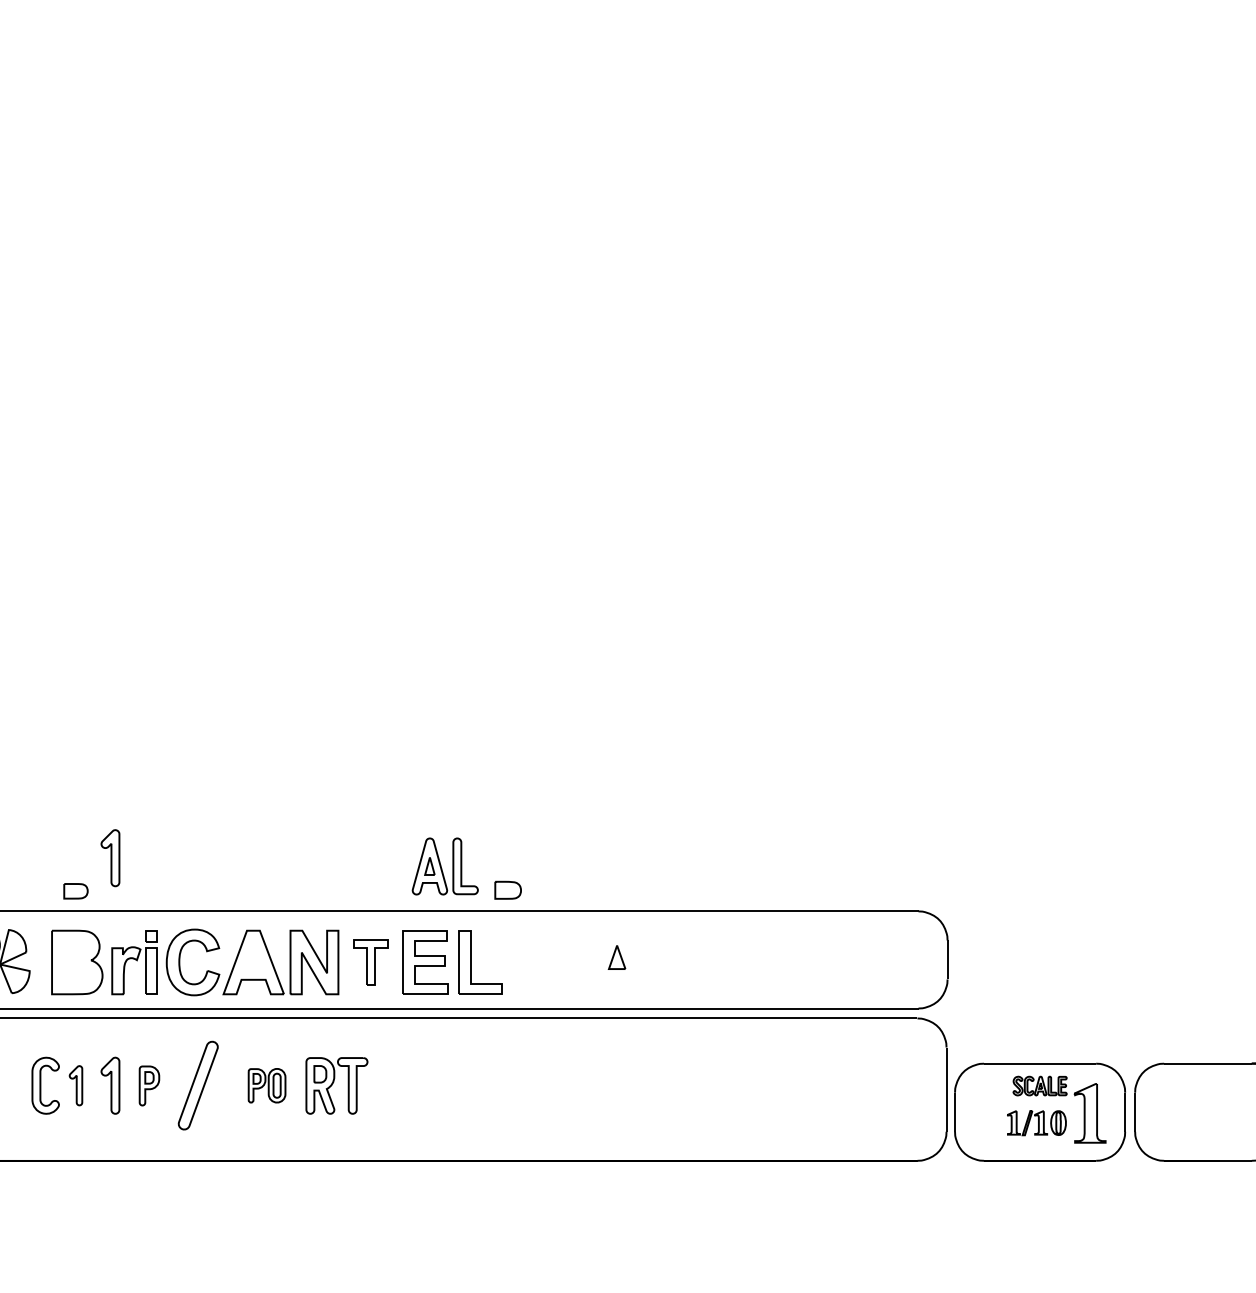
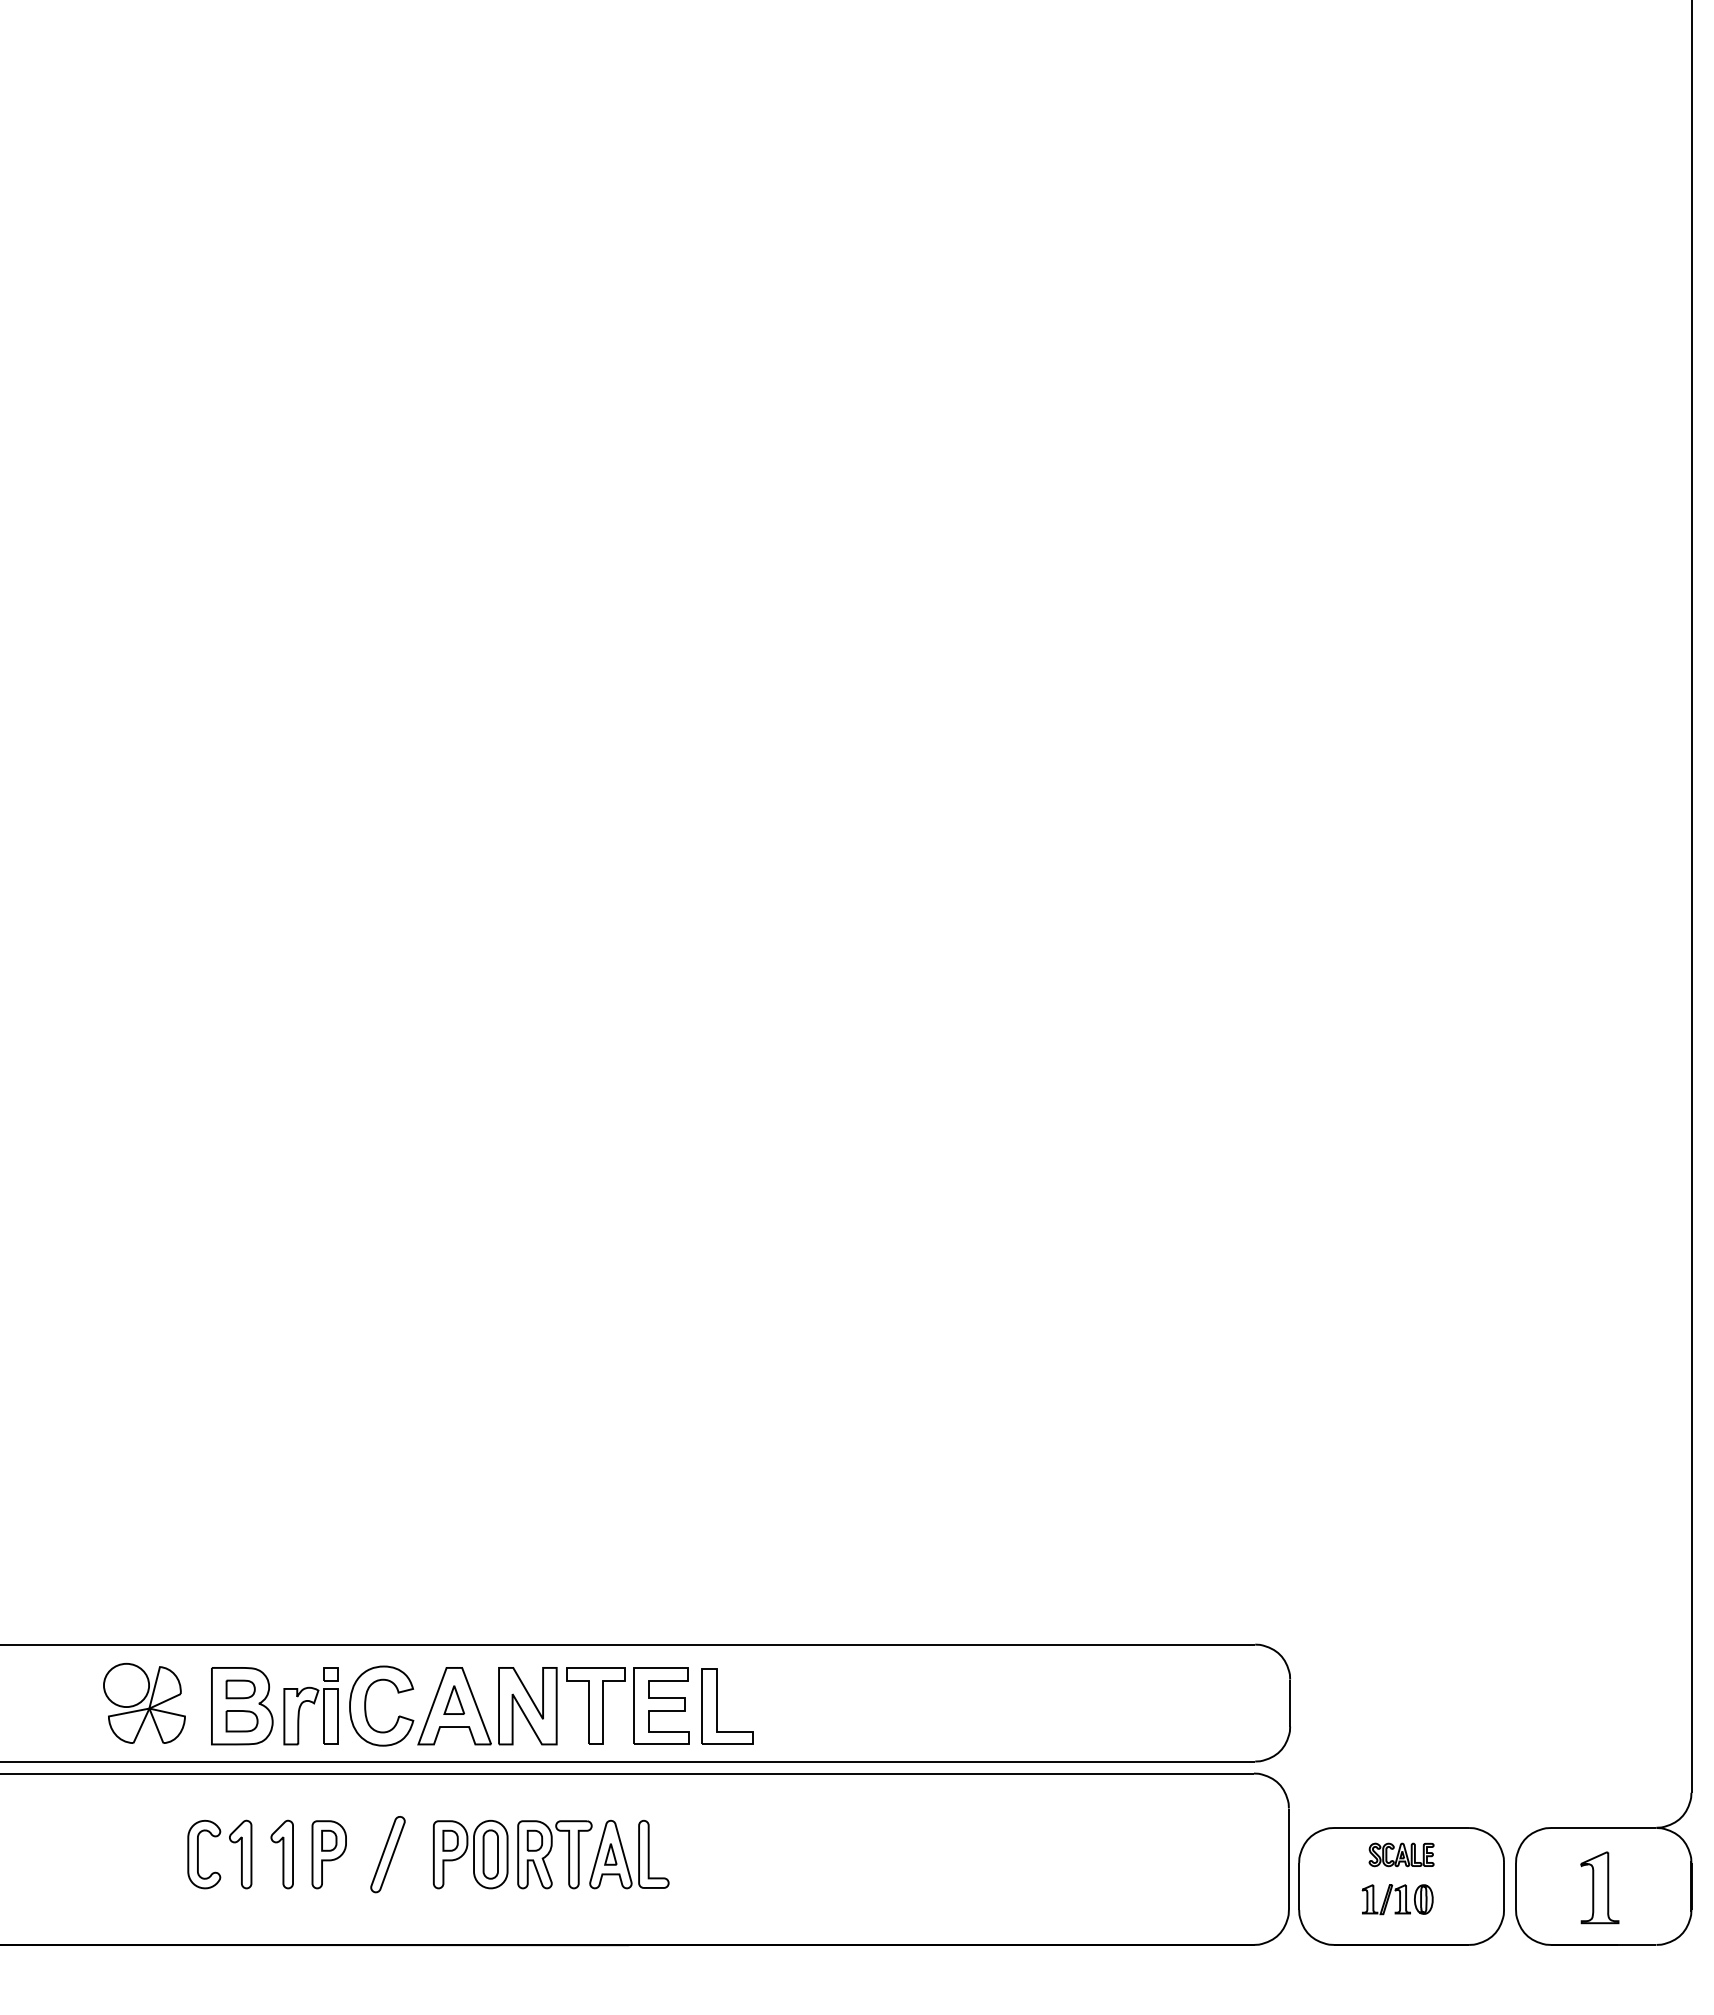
part: (109, 858) -> (281, 1580), removed
part: (445, 866) -> (629, 1854), moved
part: (507, 890) -> (241, 1721), moved
part: (75, 891) -> (240, 1689), moved
part: (616, 956) -> (453, 1699), moved
part: (370, 961) -> (595, 1705), size x1.43
part: (75, 1085) -> (240, 1854), size x1.43
part: (148, 1085) -> (328, 1854), size x1.43
part: (197, 1085) -> (387, 1854), size x0.71
part: (266, 1085) -> (470, 1854), size x1.67
part: (1089, 1113) -> (1599, 1887), moved

